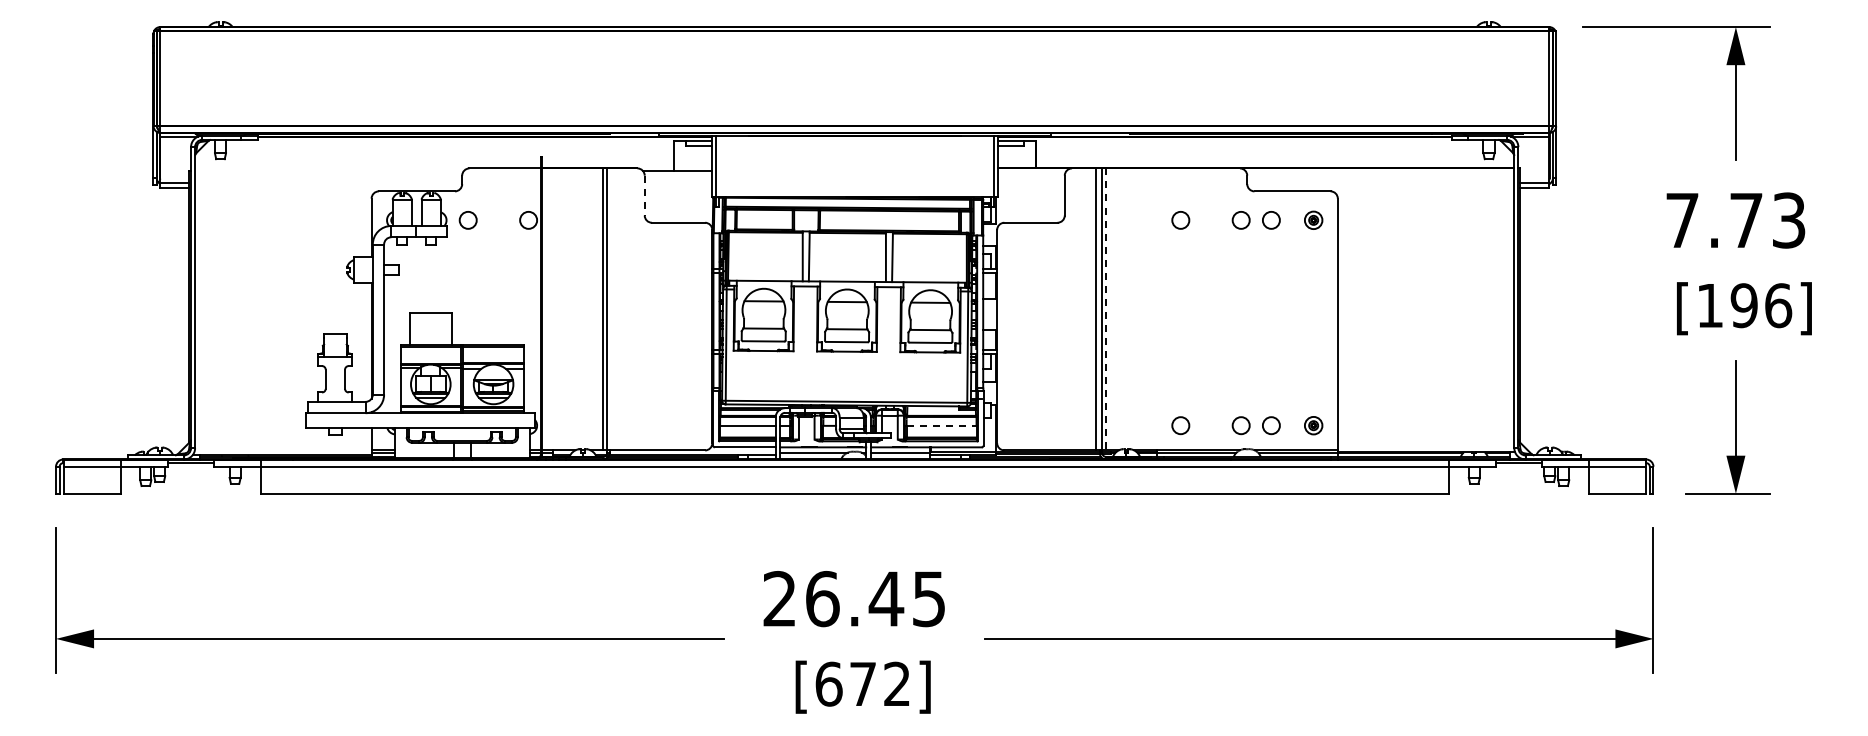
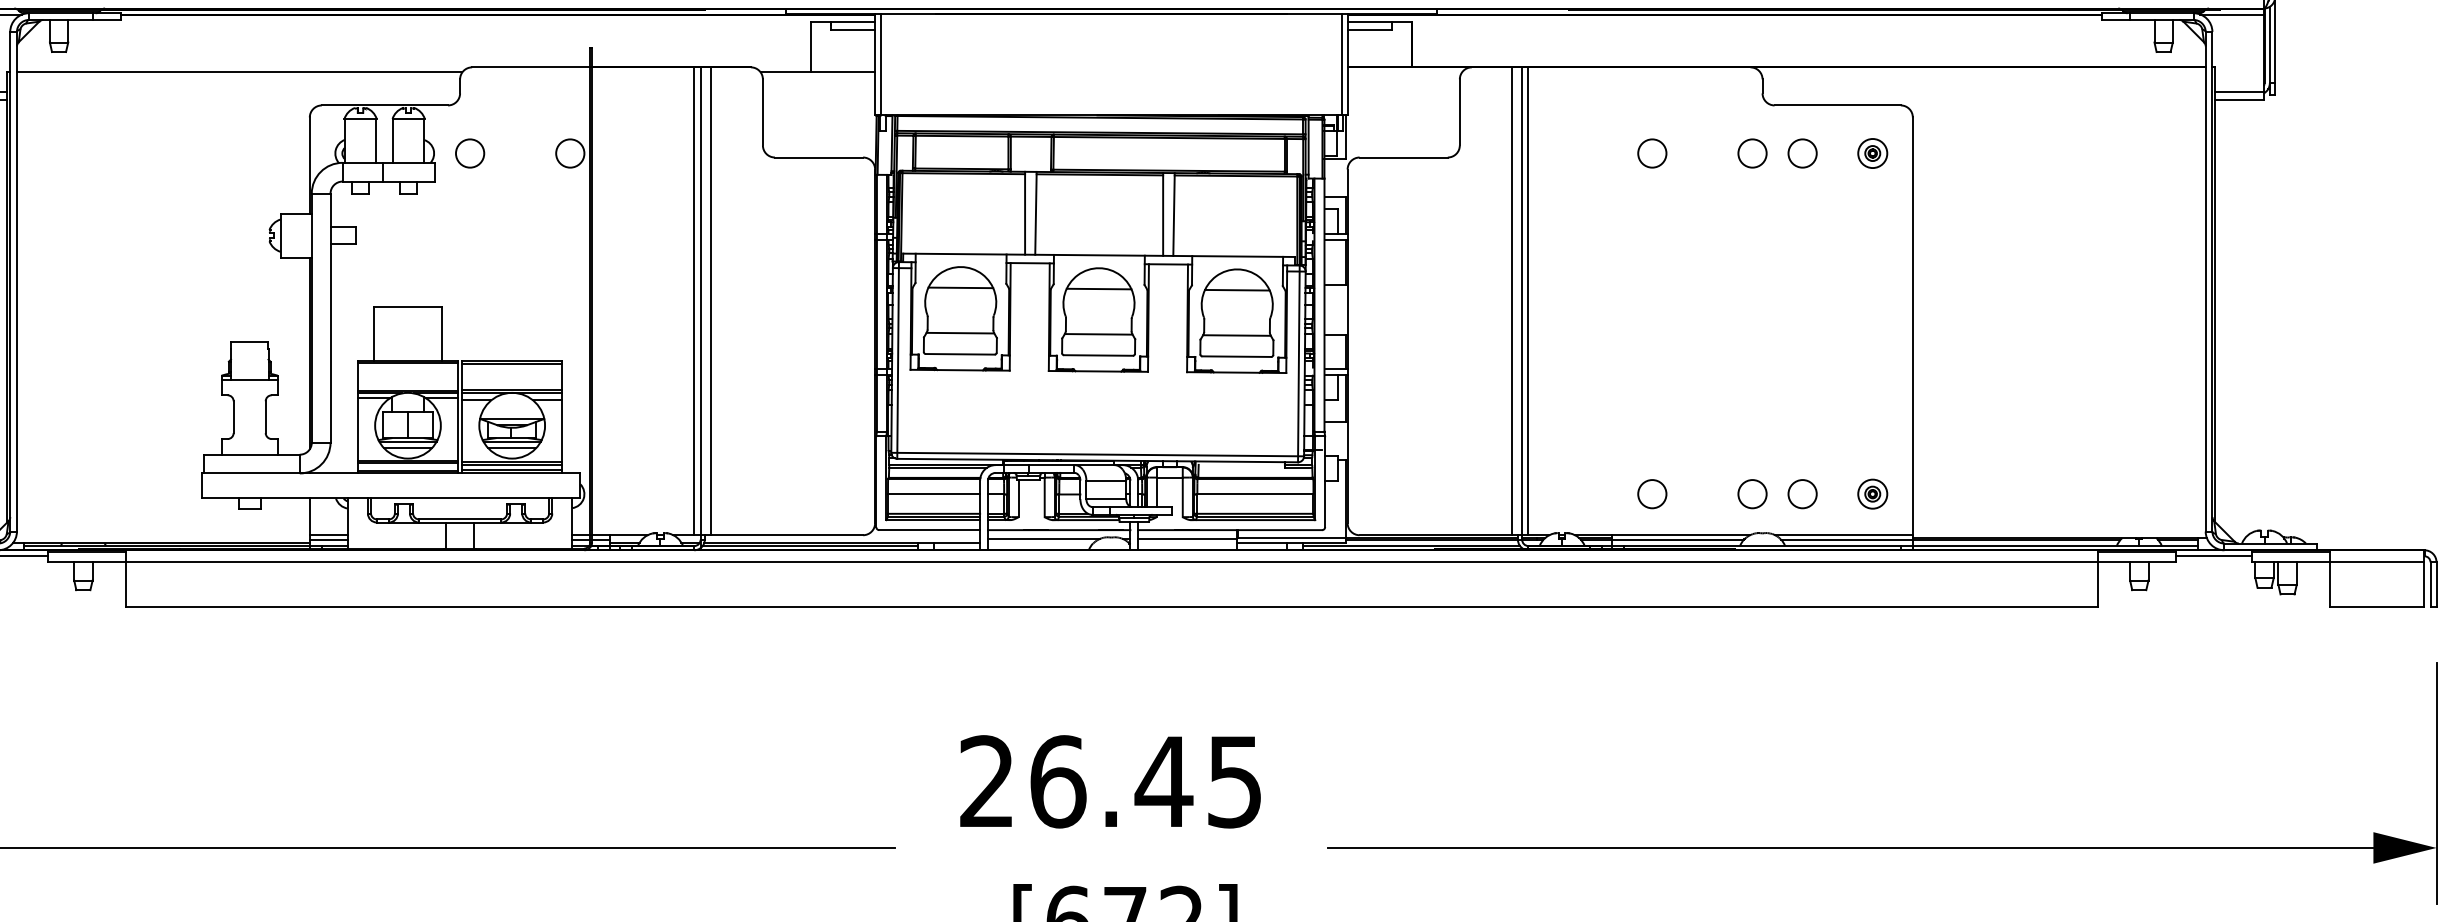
line: (329, 171) -> (239, 72), added
line: (644, 195) -> (762, 112), dashed -> solid
line: (613, 309) -> (711, 301), added
line: (1106, 309) -> (1529, 301), dashed -> solid
line: (941, 425) -> (1255, 493), dashed -> solid

